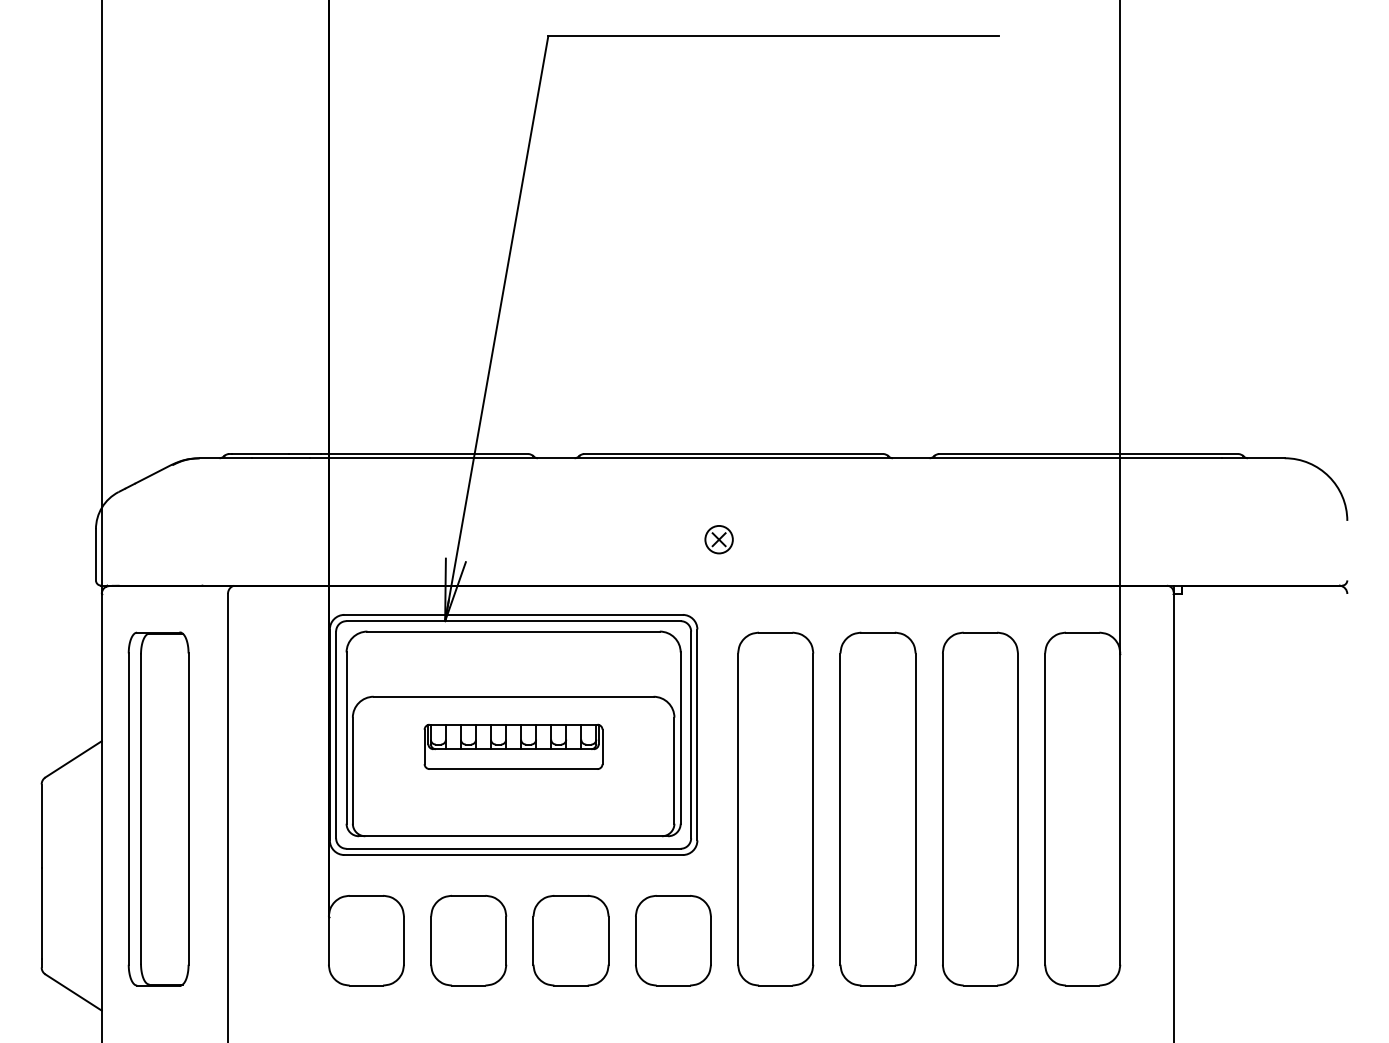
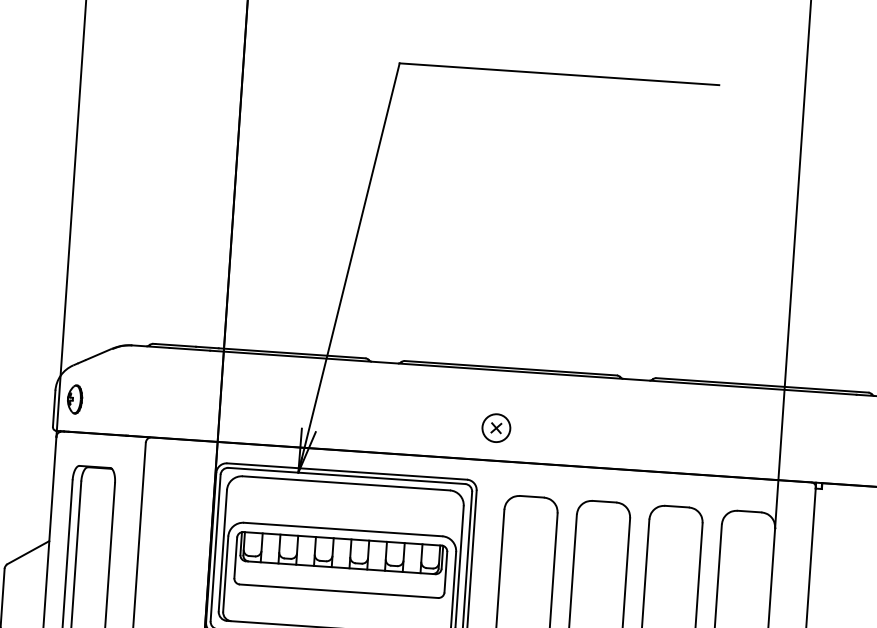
part: (124, 539) -> (75, 399), added
circle: (718, 539) -> (495, 428), size x1.43
part: (513, 746) -> (340, 564), size x1.67

